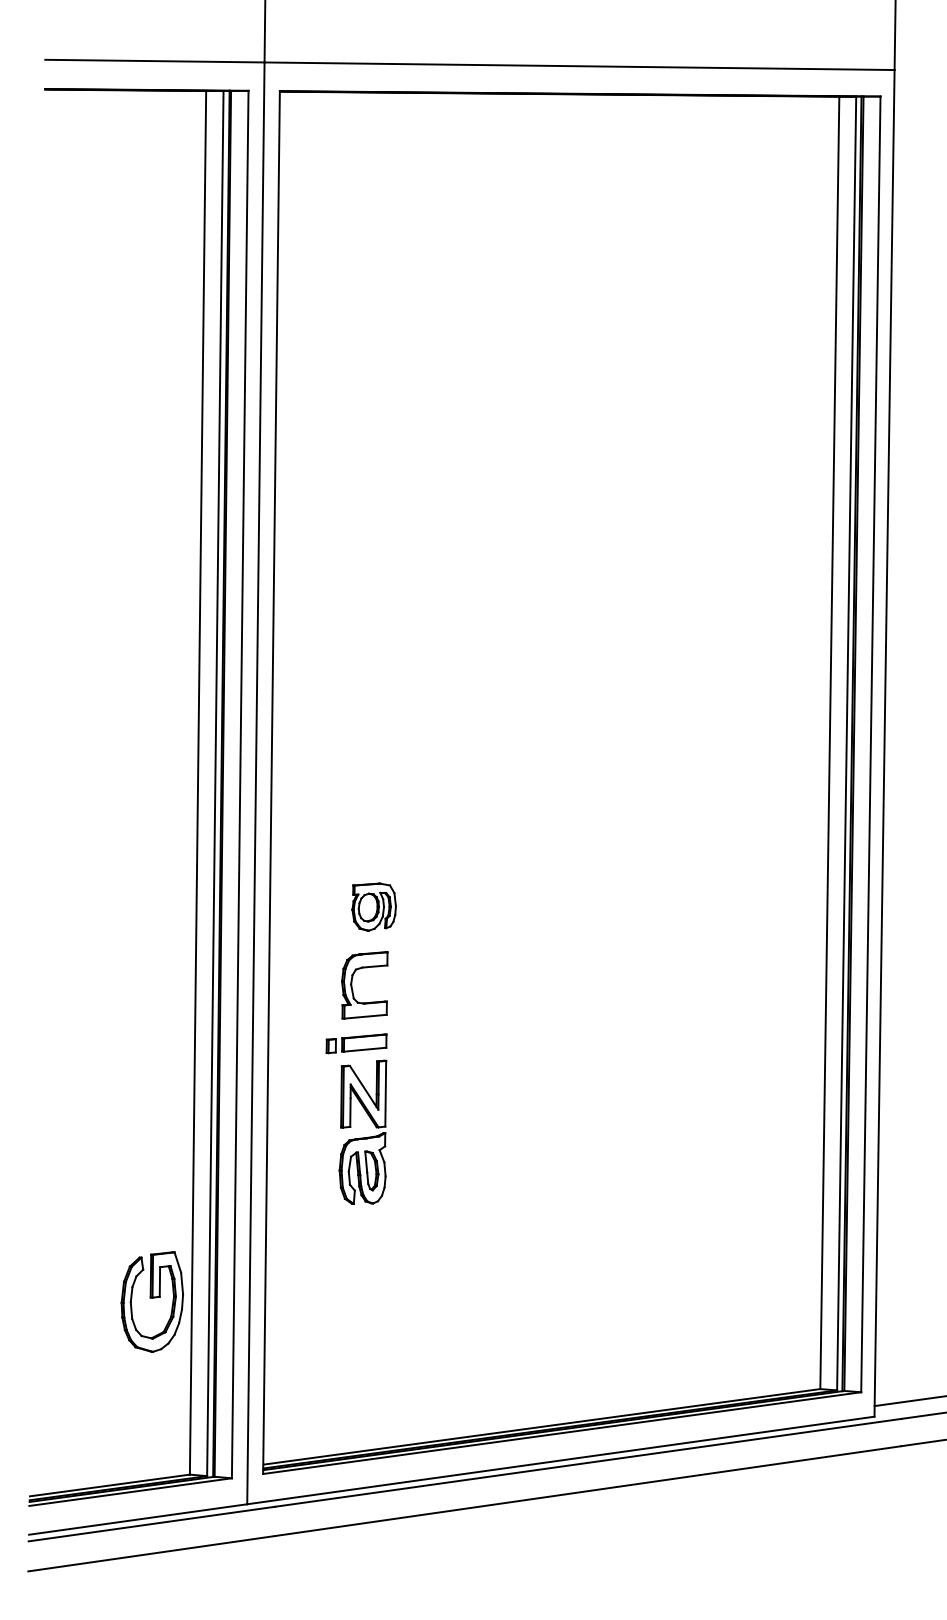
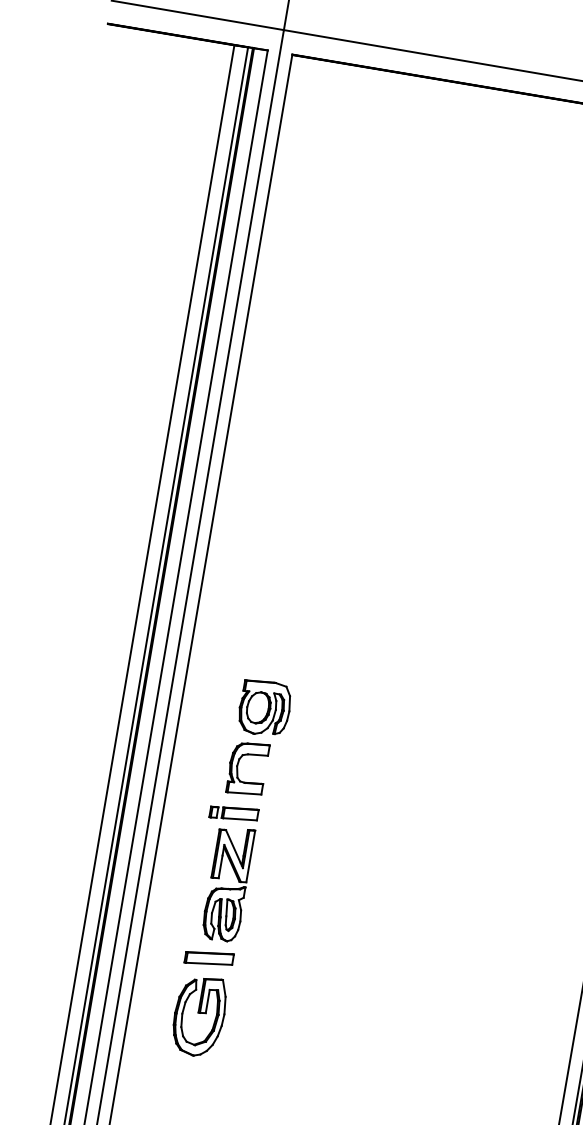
part: (374, 906) -> (265, 707), size x1.43
part: (354, 1228) -> (209, 958), added
part: (152, 1301) -> (199, 1015), moved

